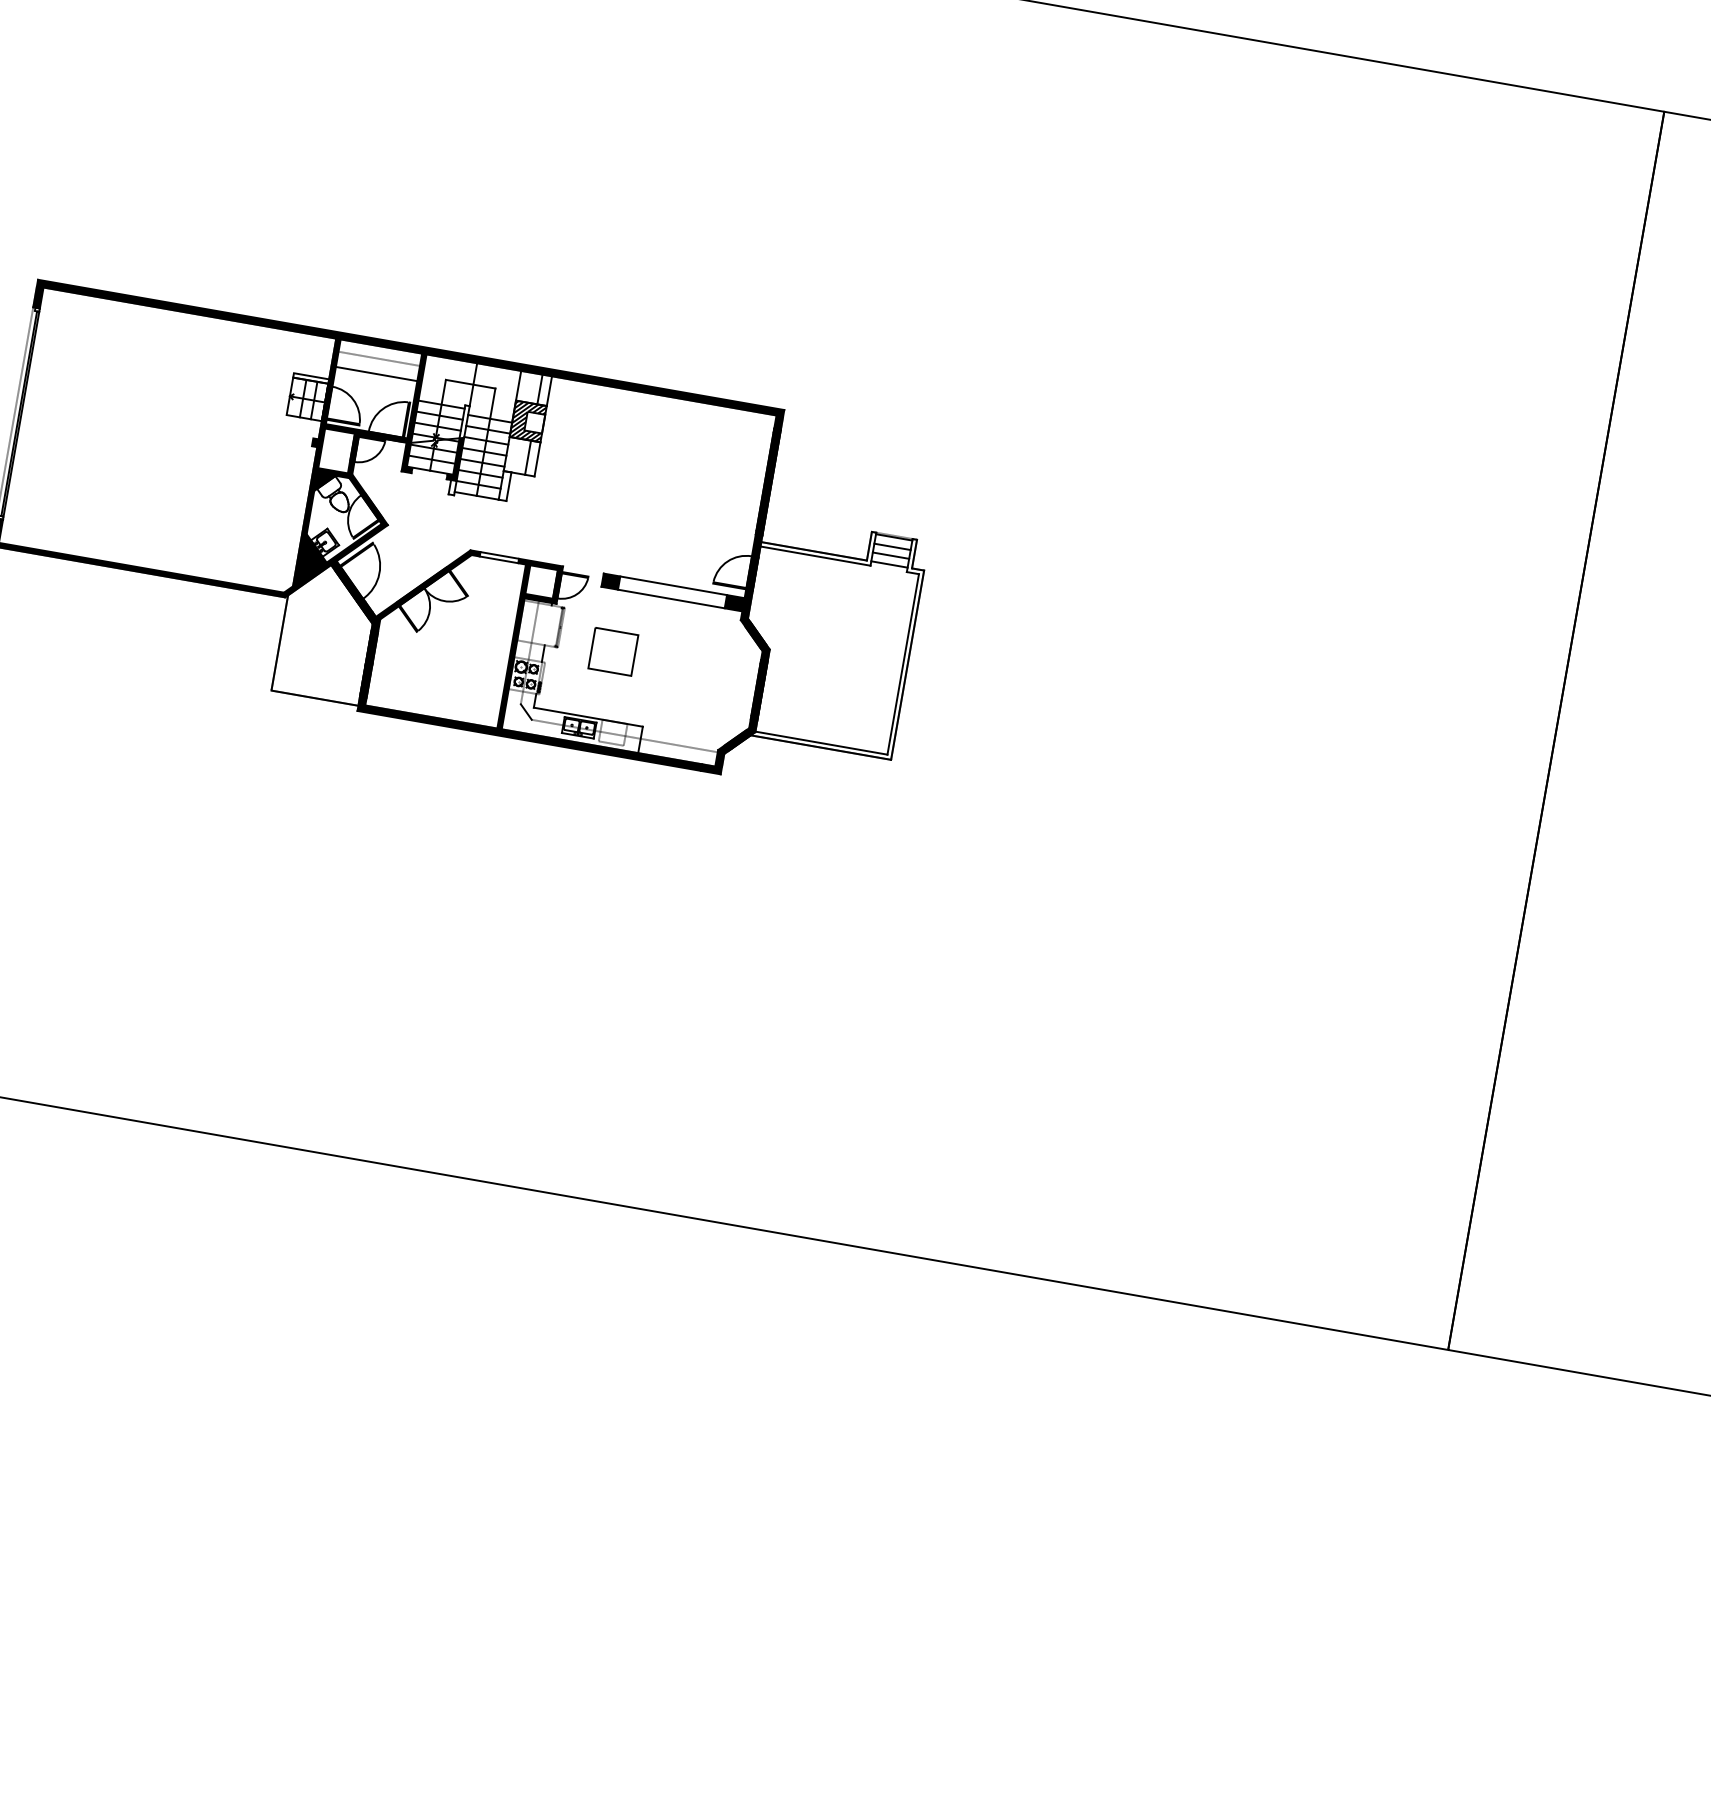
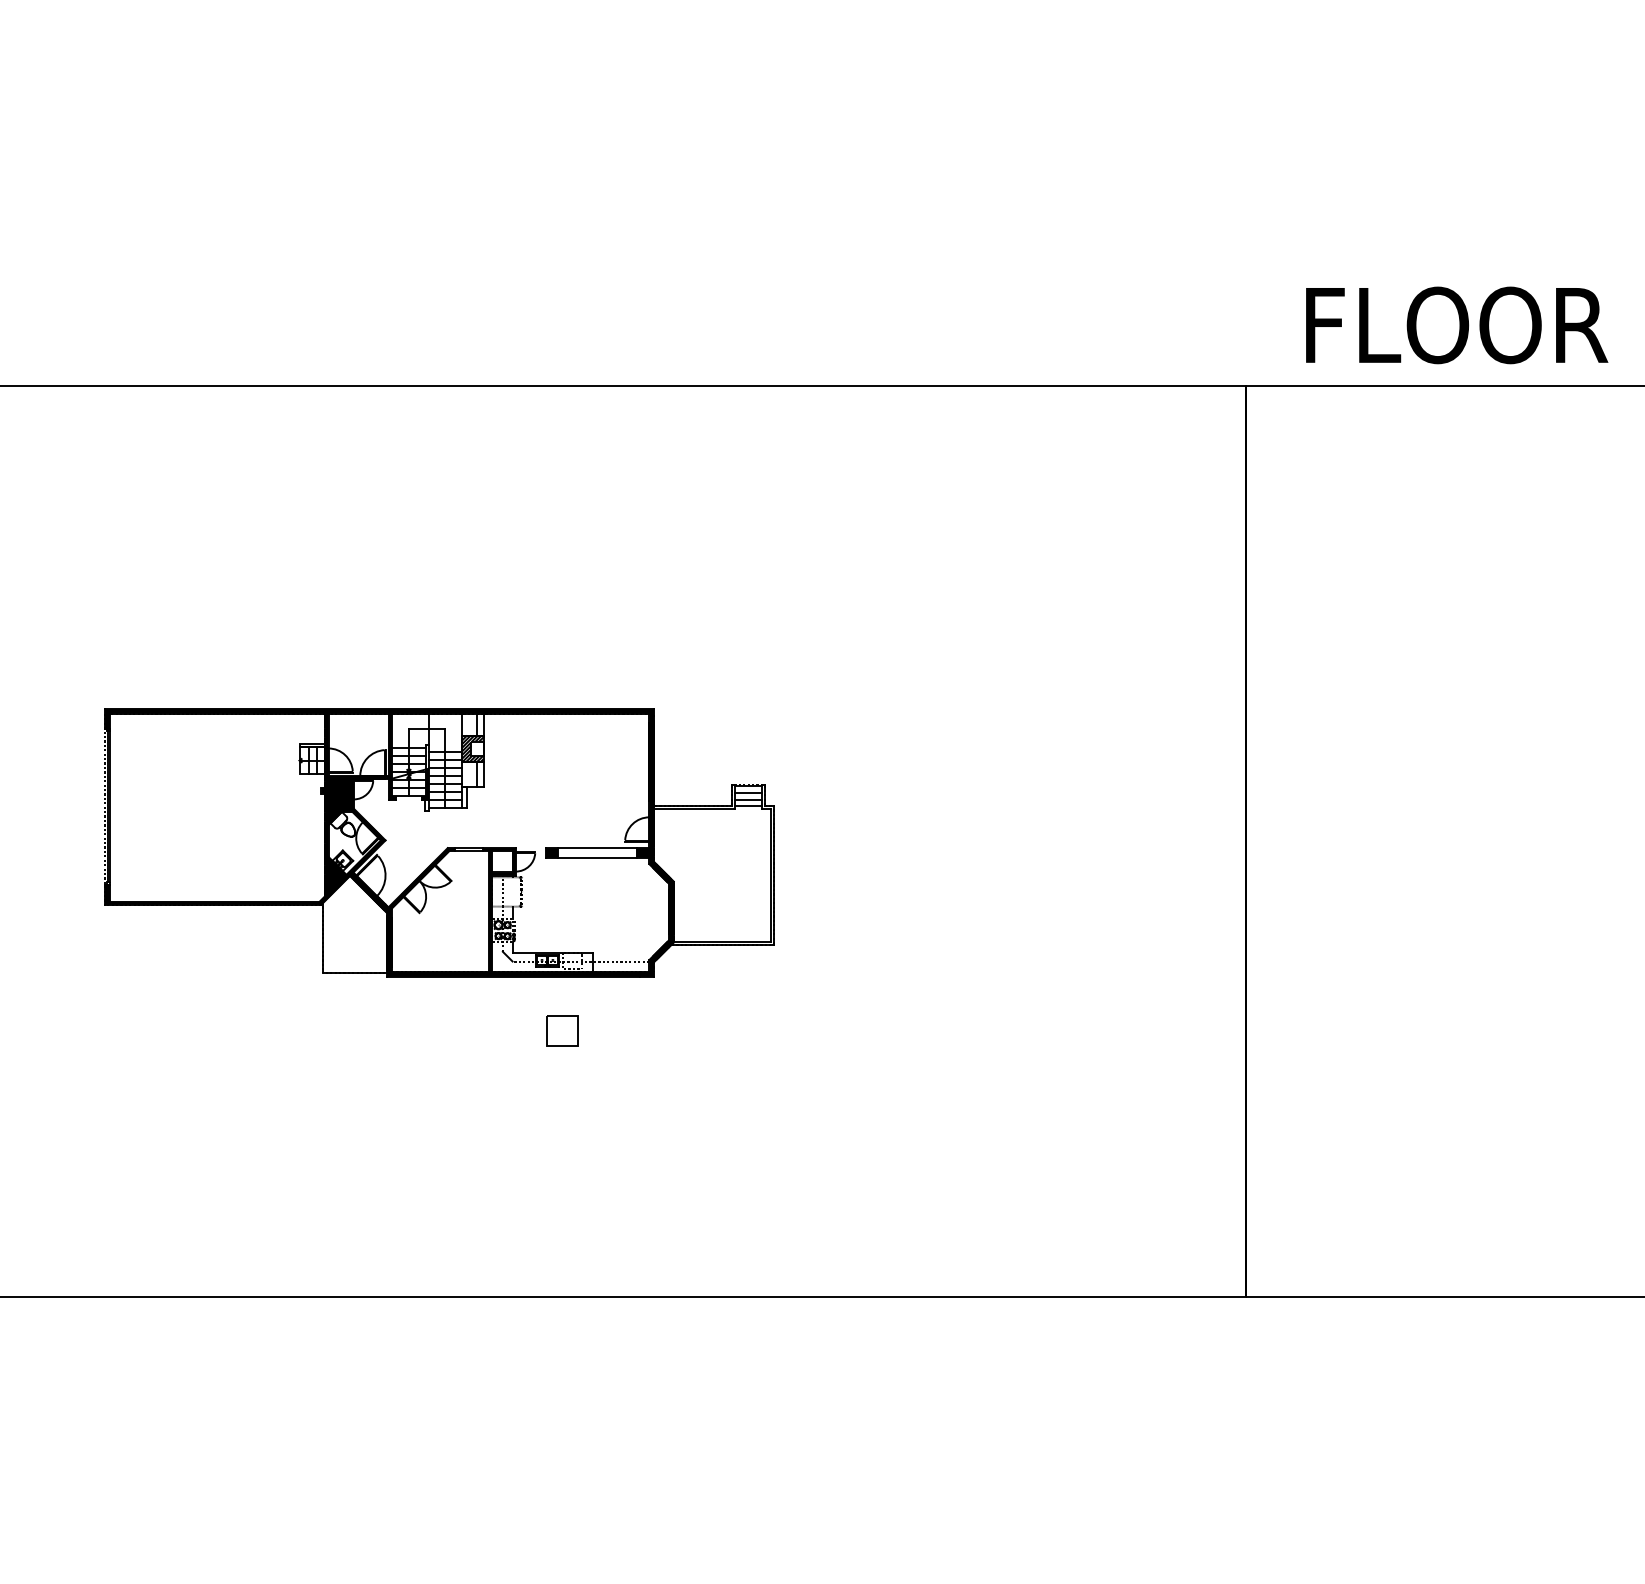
line: (379, 358) -> (358, 722), removed
line: (376, 373) -> (358, 733), removed
part: (613, 651) -> (562, 1030), moved

